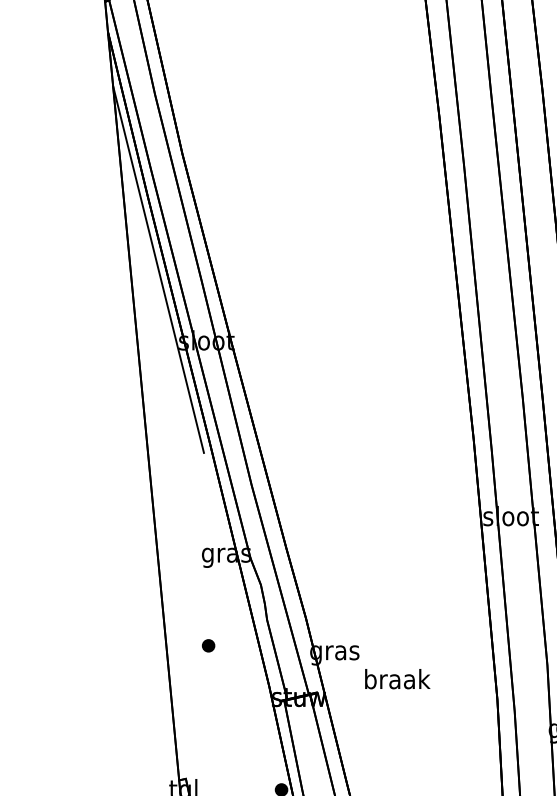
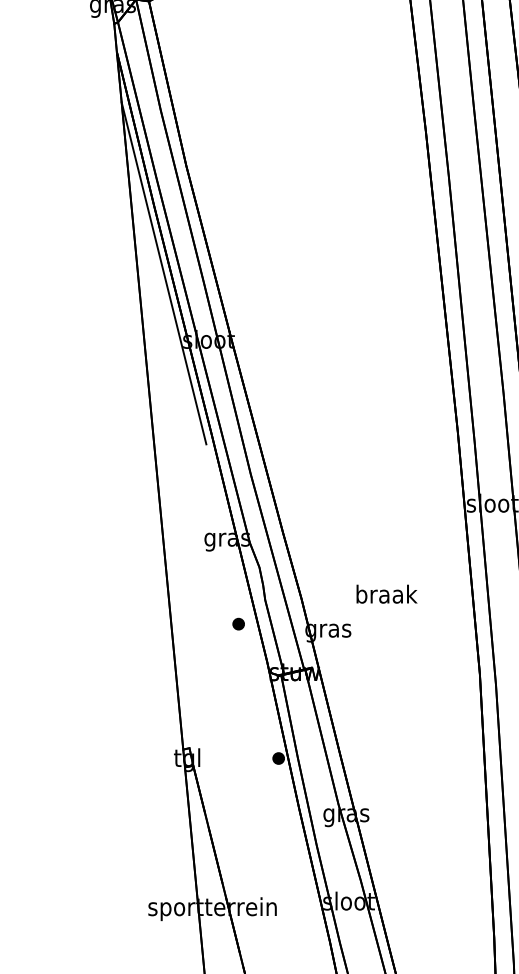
part: (208, 645) -> (238, 623), moved
text: (397, 678) -> (386, 593), moved

